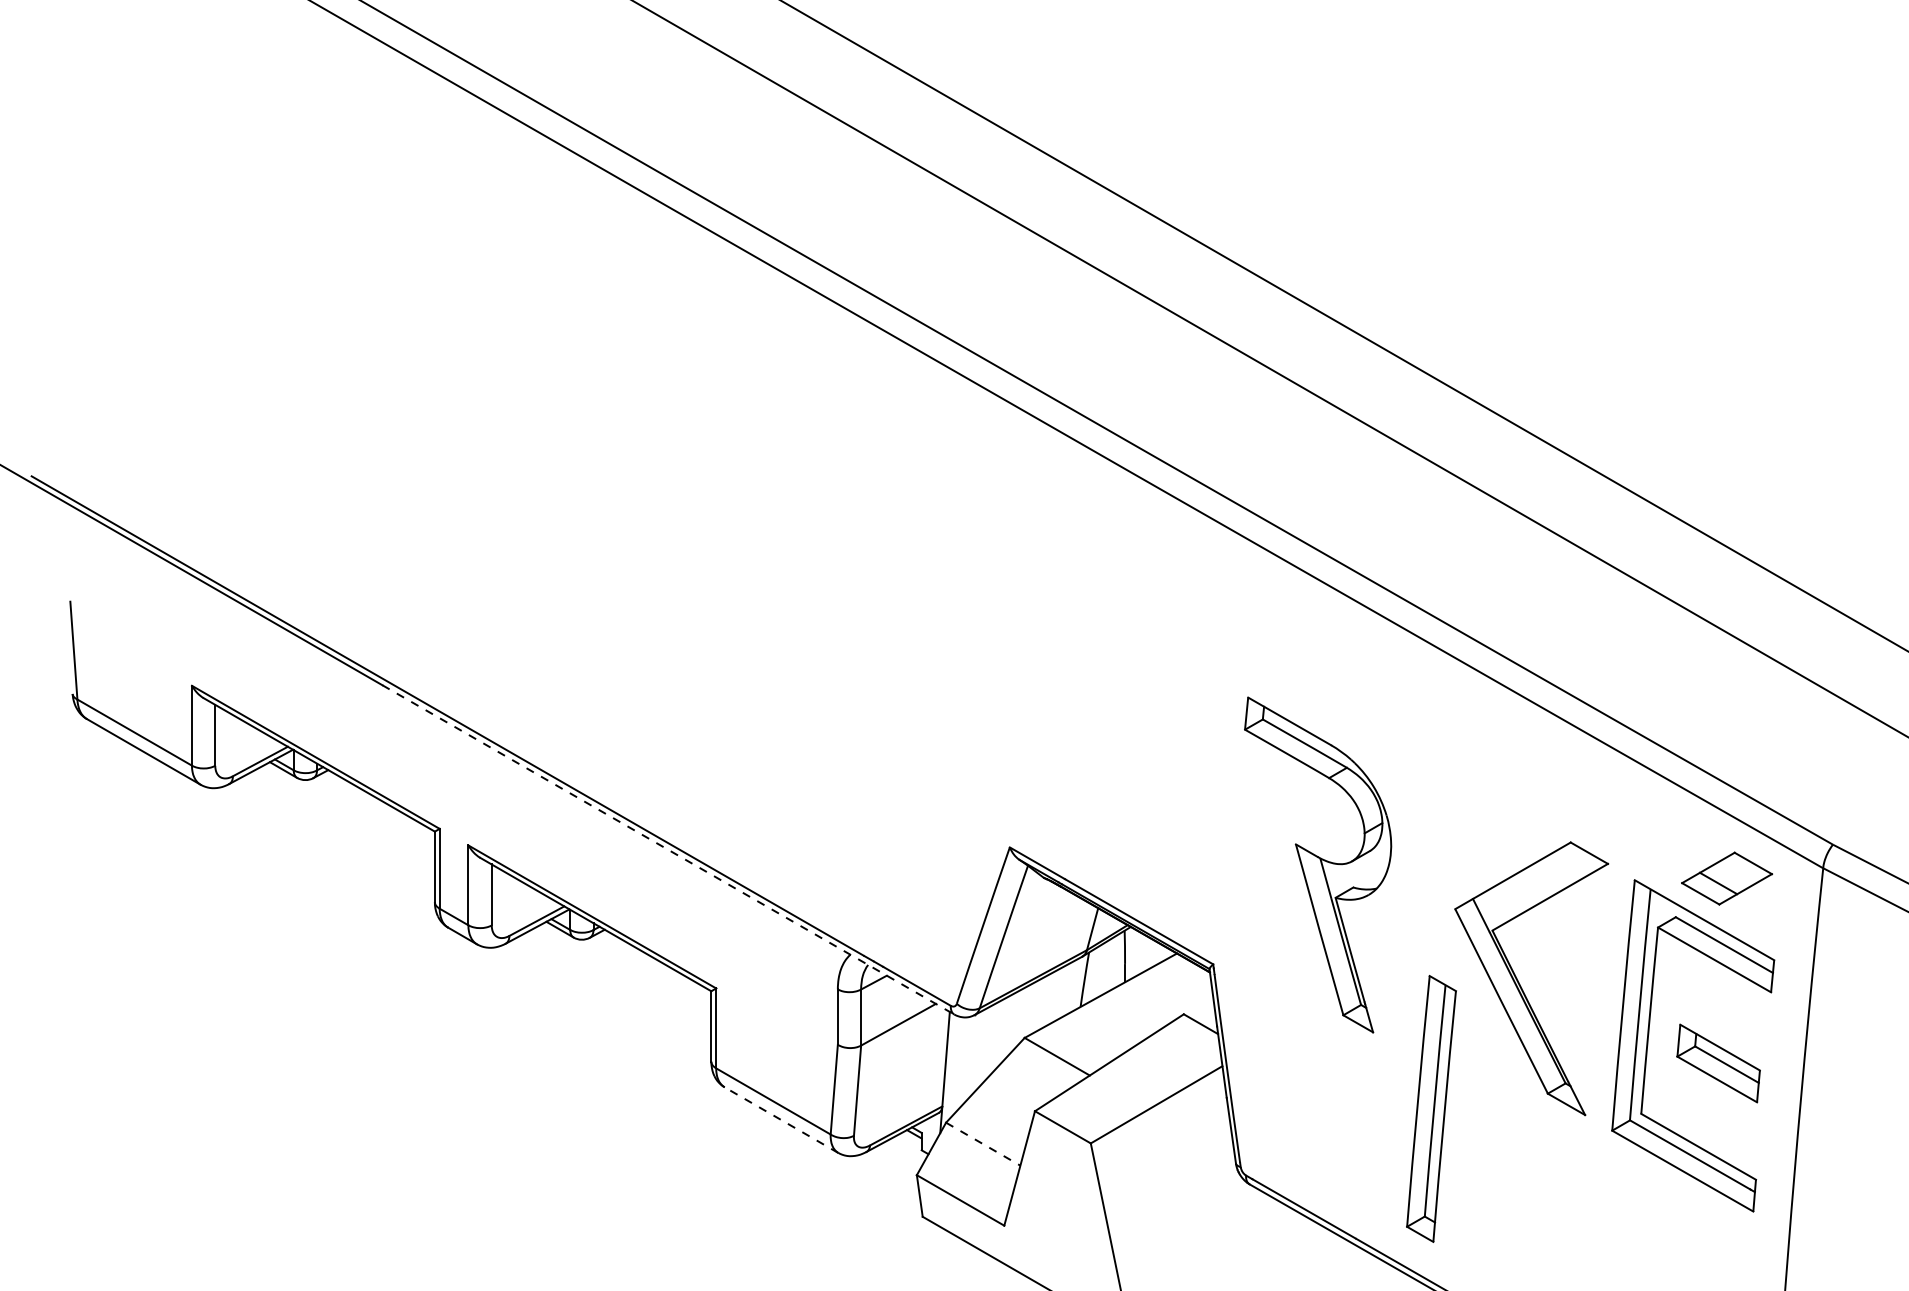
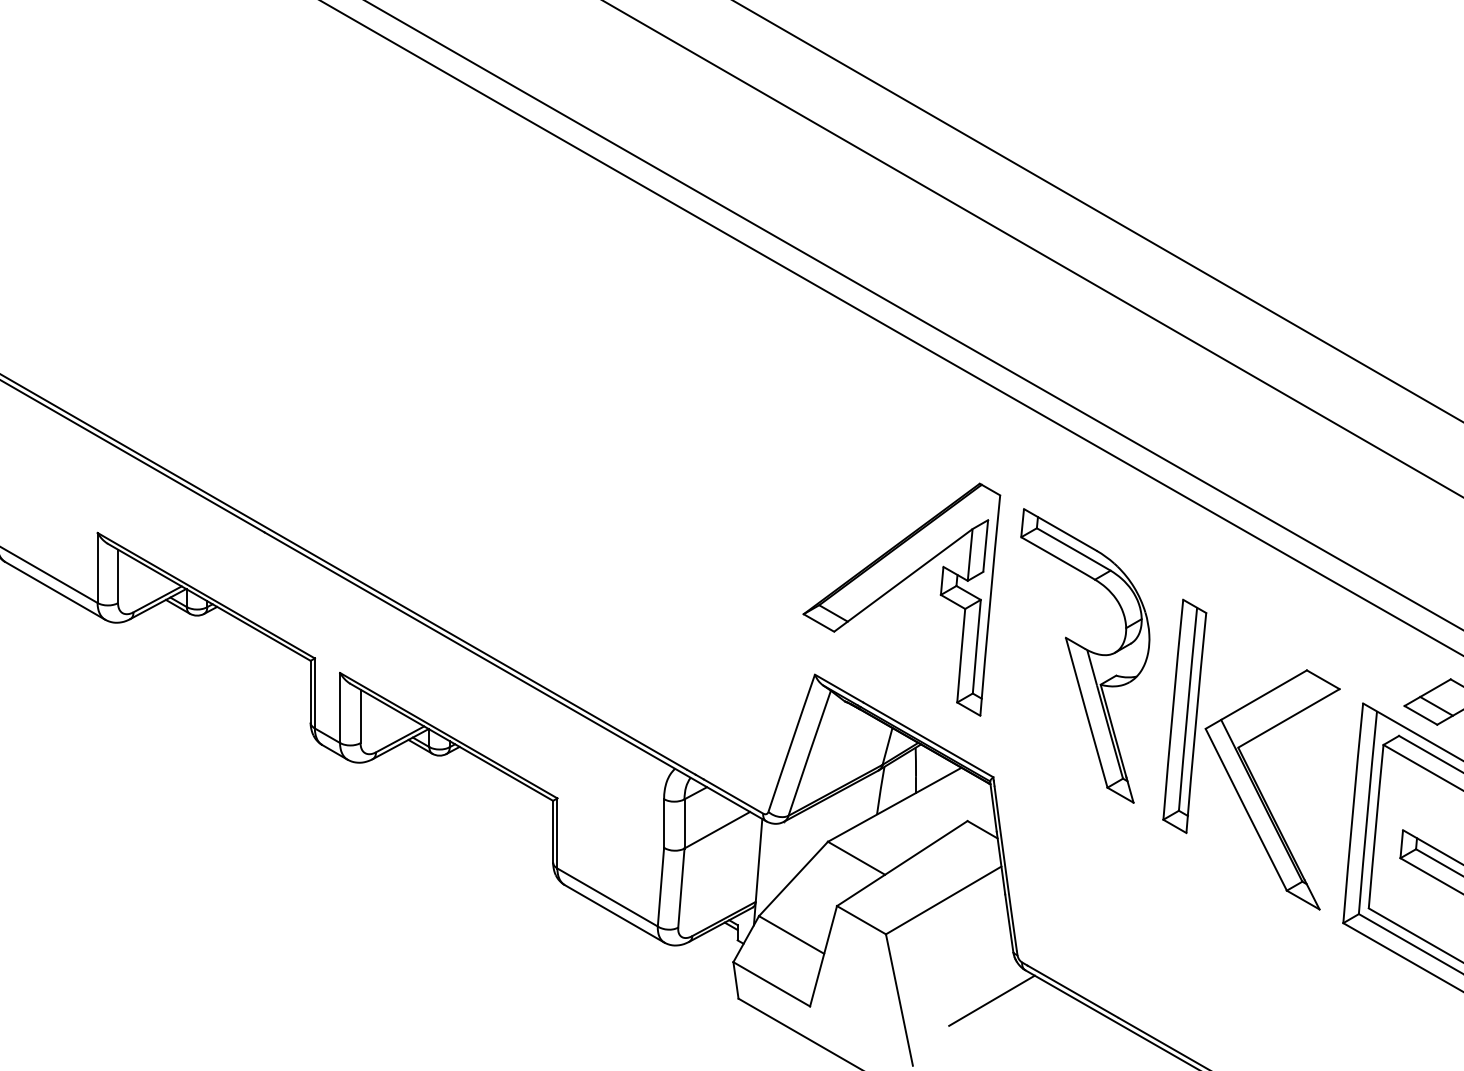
part: (1098, 750) -> (892, 589), added
line: (668, 849) -> (515, 676), dashed -> solid
part: (1318, 864) -> (1085, 655), moved
part: (1431, 1108) -> (1184, 715), moved
line: (781, 1120) -> (614, 914), dashed -> solid
line: (983, 1144) -> (791, 935), dashed -> solid
line: (1211, 1218) -> (991, 1000), added

